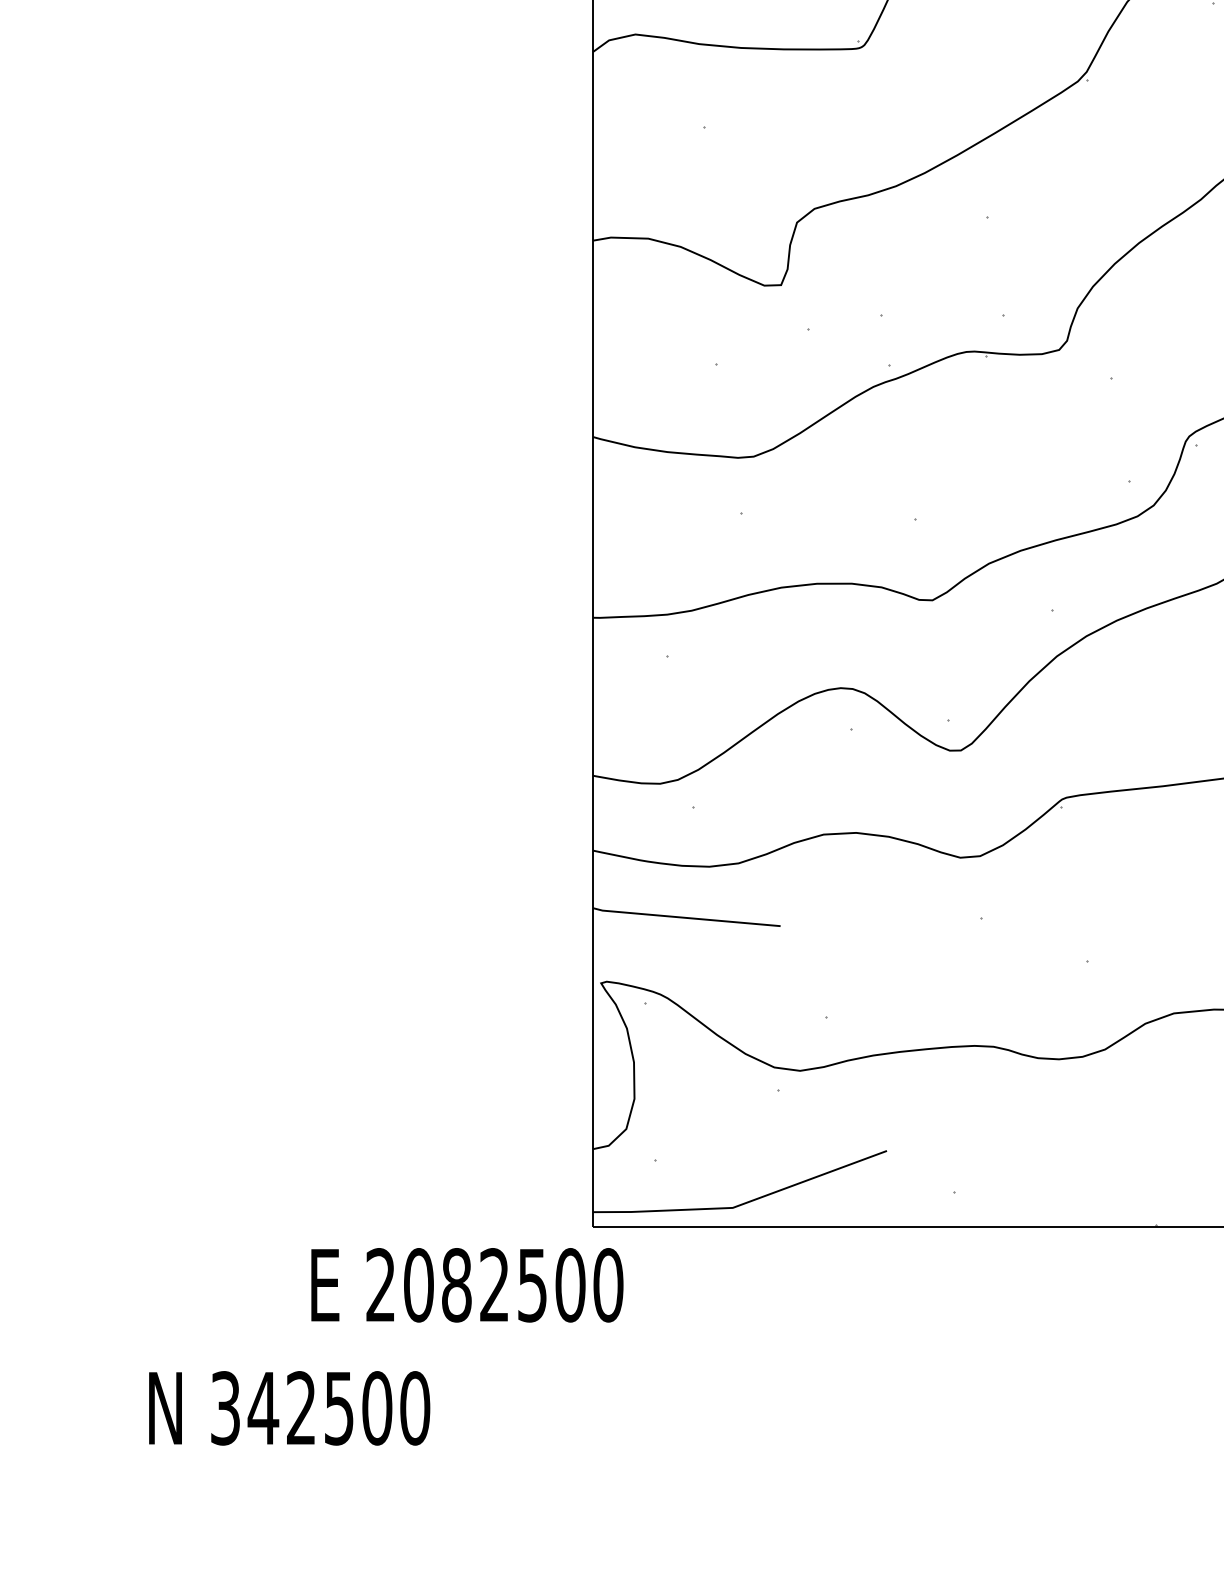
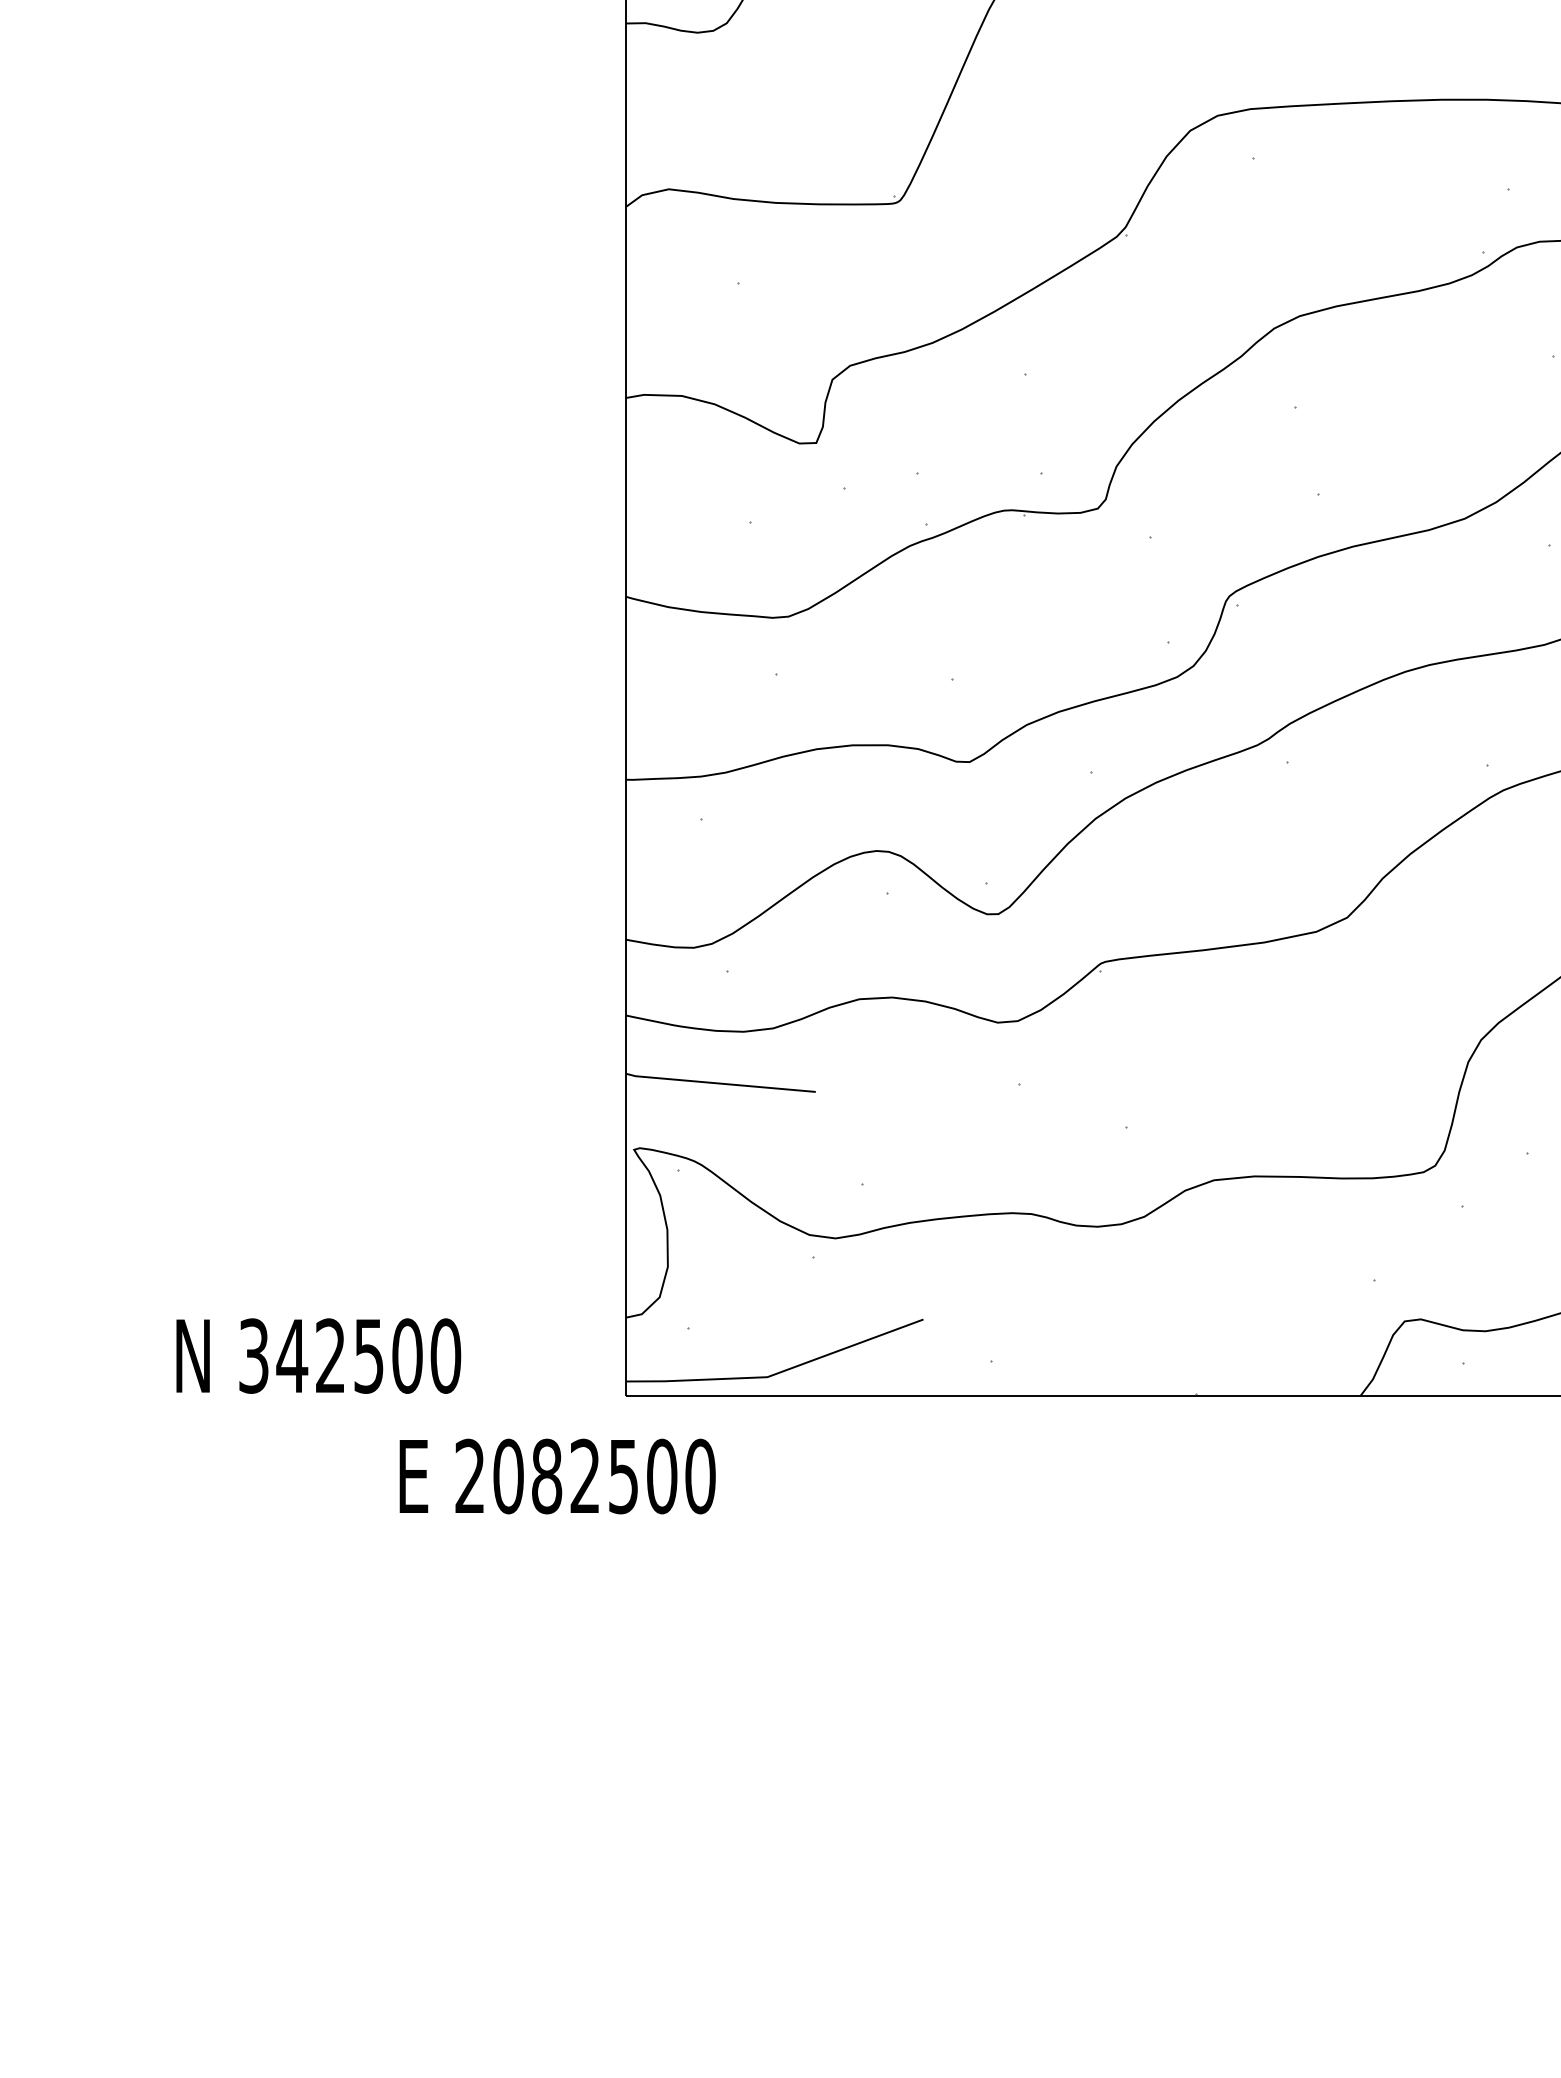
text: (467, 1285) -> (557, 1476), moved
text: (289, 1407) -> (318, 1355), moved

